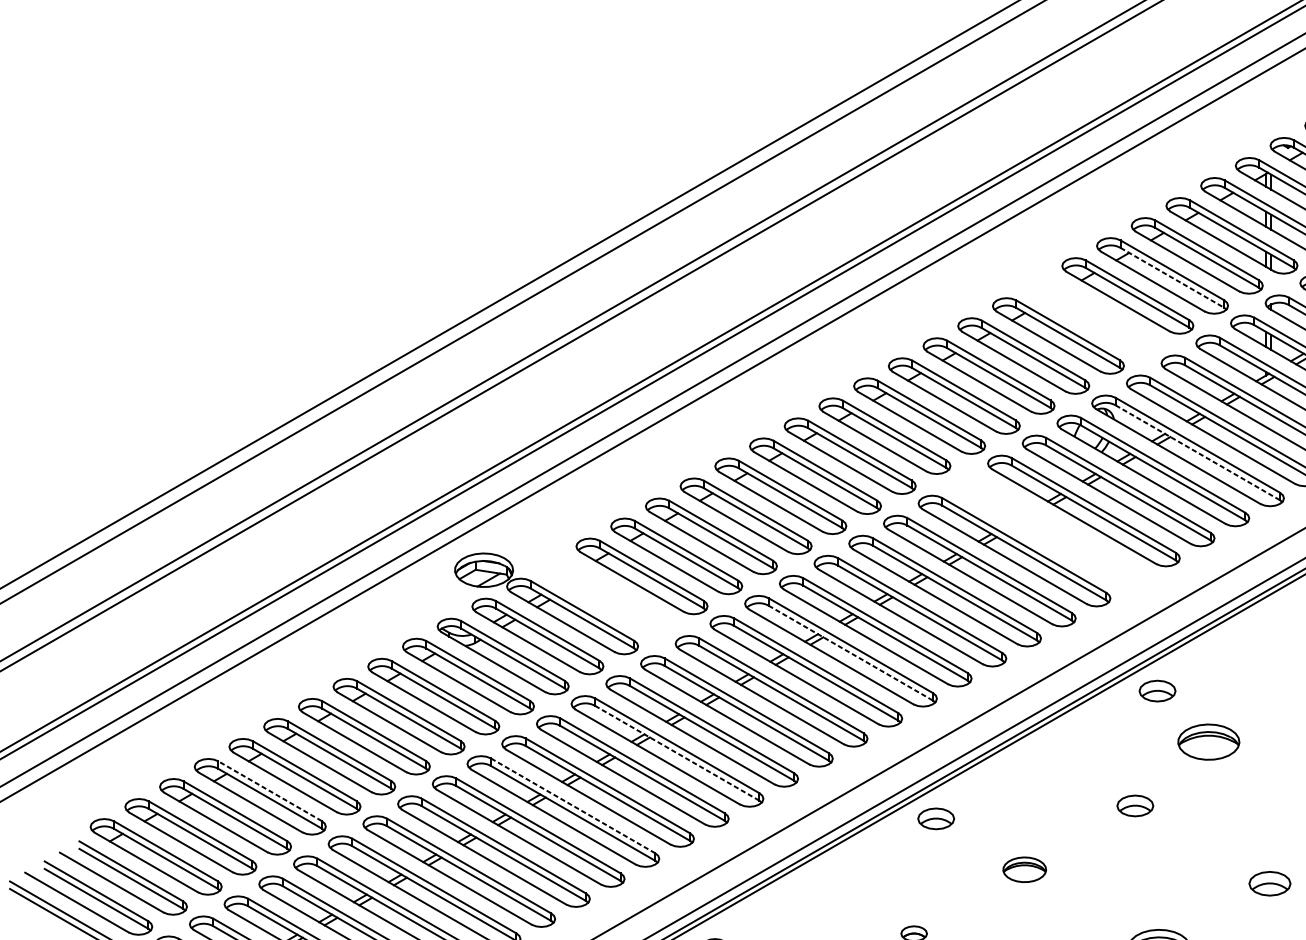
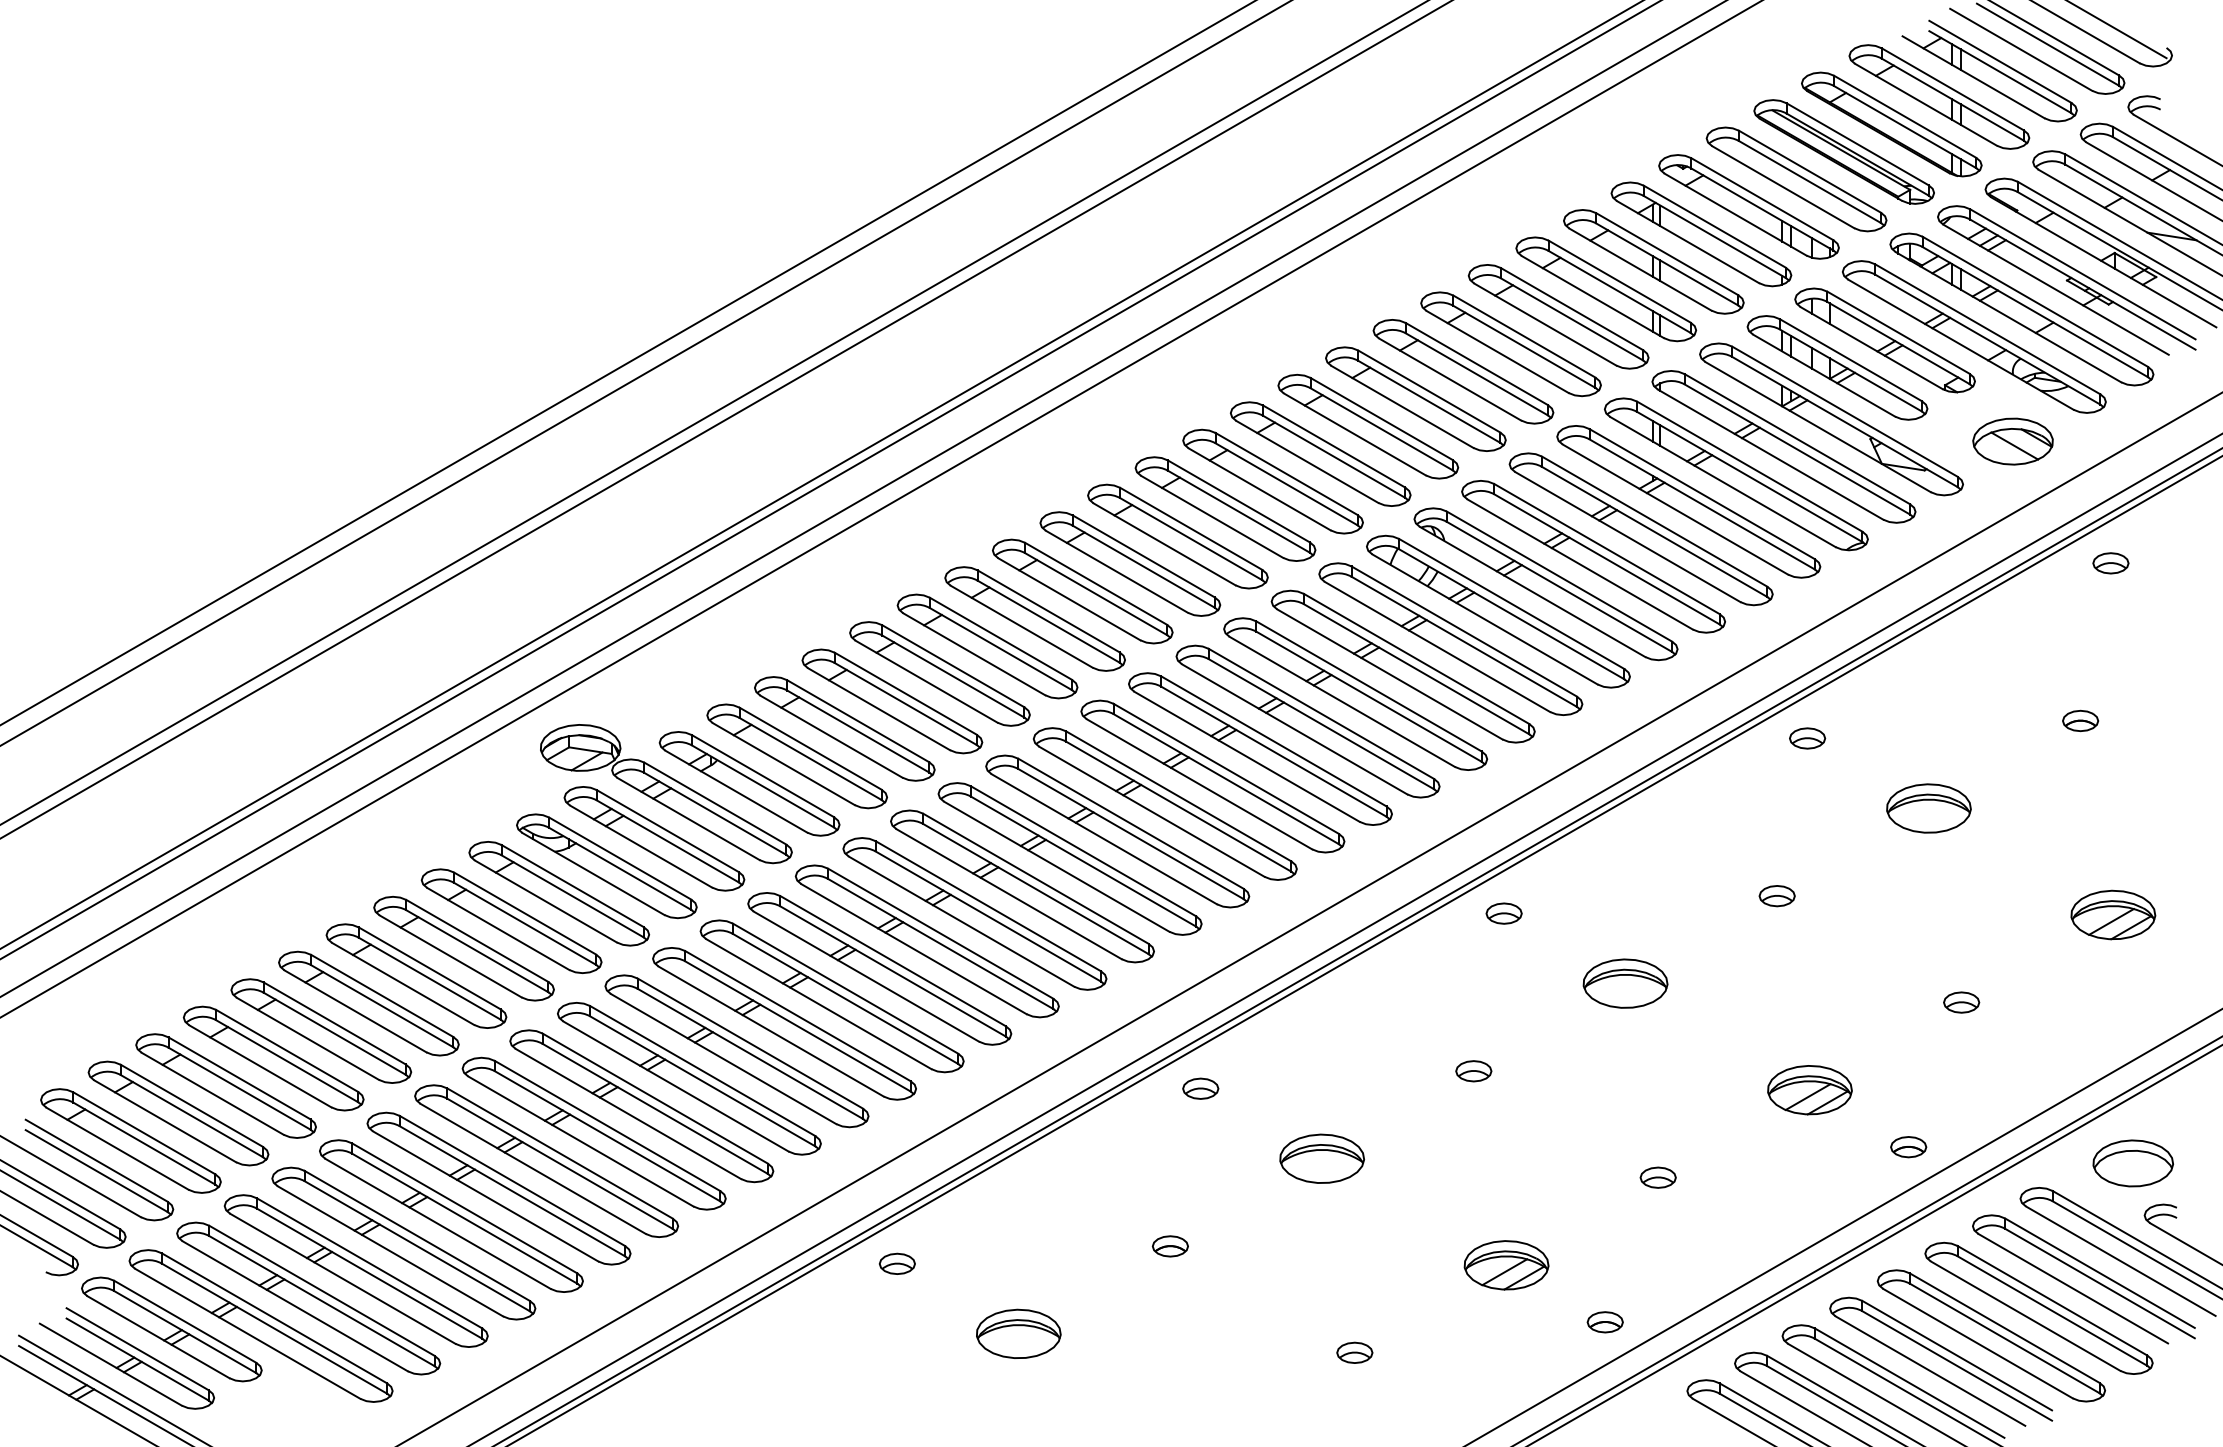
line: (1172, 277) -> (1524, 346), dashed -> solid
part: (1092, 315) -> (1415, 398), added
line: (1197, 453) -> (1559, 587), dashed -> solid
part: (1049, 530) -> (1355, 693), added
part: (607, 596) -> (749, 783), added
line: (850, 653) -> (1083, 861), dashed -> solid
part: (1157, 690) -> (1503, 913), size x0.71
part: (1208, 742) -> (1625, 983), moved
line: (677, 753) -> (845, 999), dashed -> solid
line: (270, 790) -> (287, 1050), dashed -> solid
line: (572, 805) -> (702, 1070), dashed -> solid
part: (1135, 806) -> (1473, 1071), size x0.71
part: (936, 818) -> (1200, 1088), size x0.71
part: (1024, 869) -> (1321, 1158), size x1.43
part: (1269, 883) -> (1657, 1177), size x0.62

